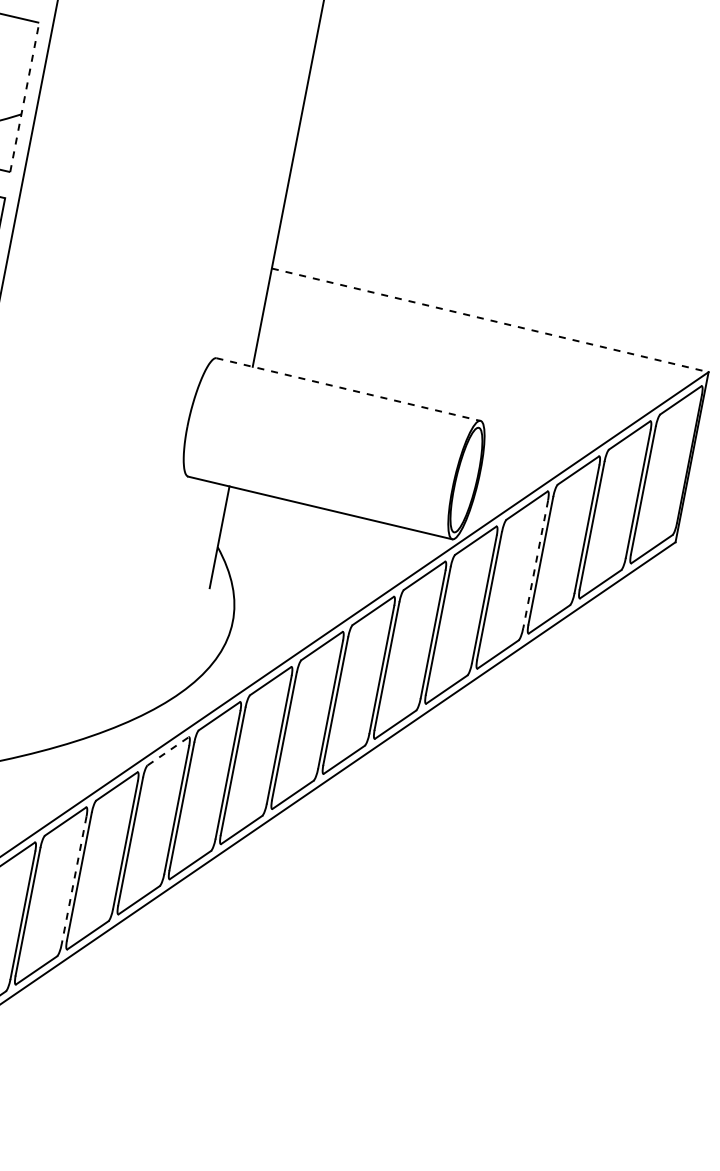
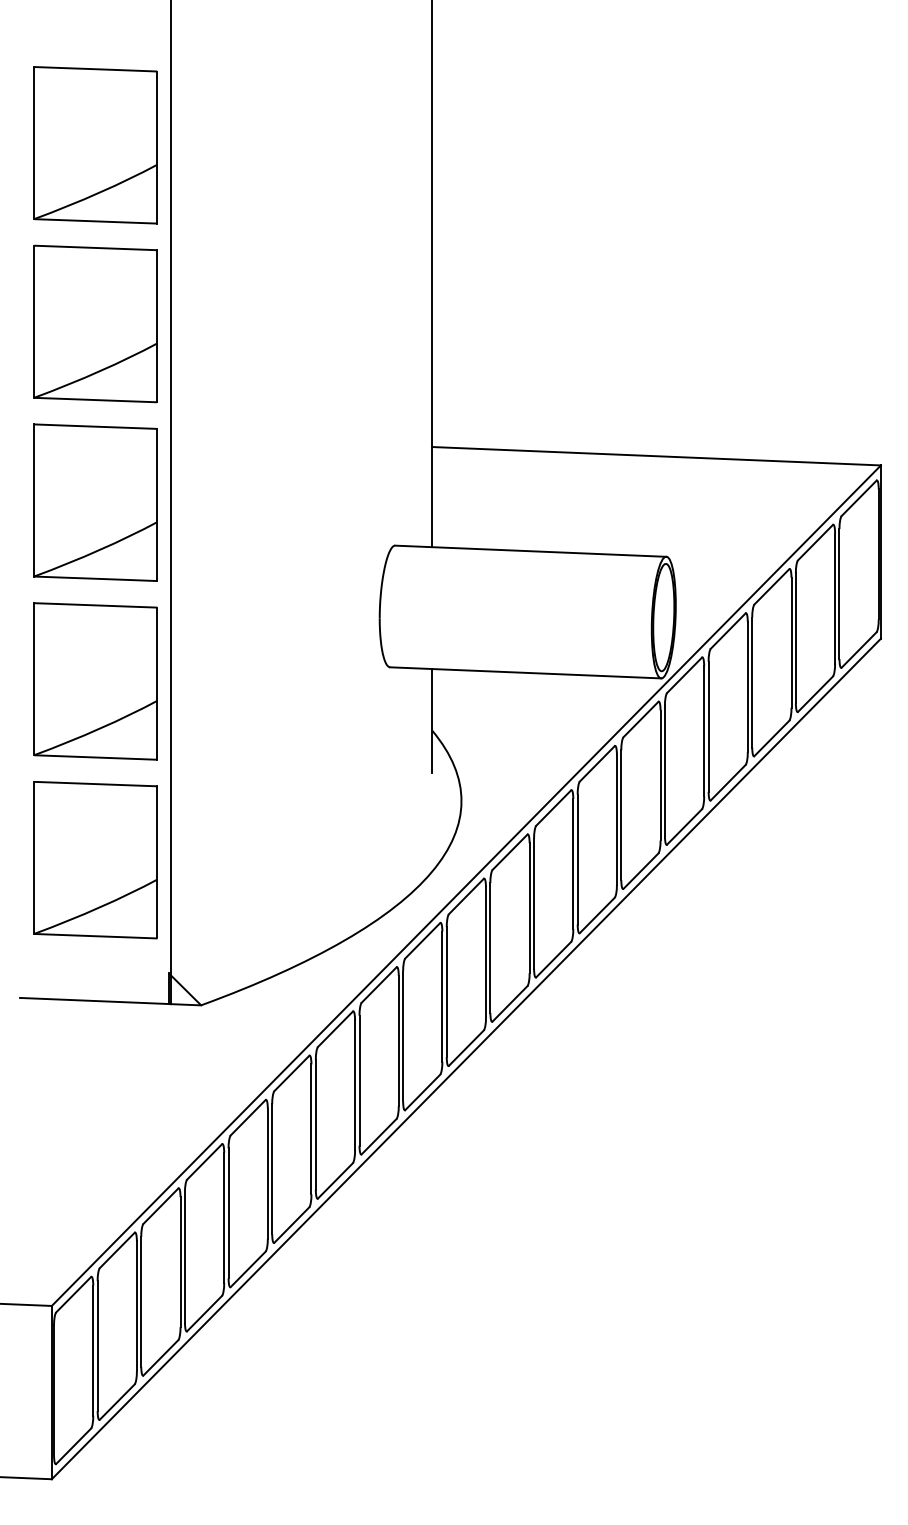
line: (25, 96) -> (157, 325), dashed -> solid
line: (491, 320) -> (657, 456), dashed -> solid
line: (348, 389) -> (530, 551), dashed -> solid
line: (535, 563) -> (747, 686), dashed -> solid
line: (167, 751) -> (422, 940), dashed -> solid
line: (74, 880) -> (355, 1085), dashed -> solid

